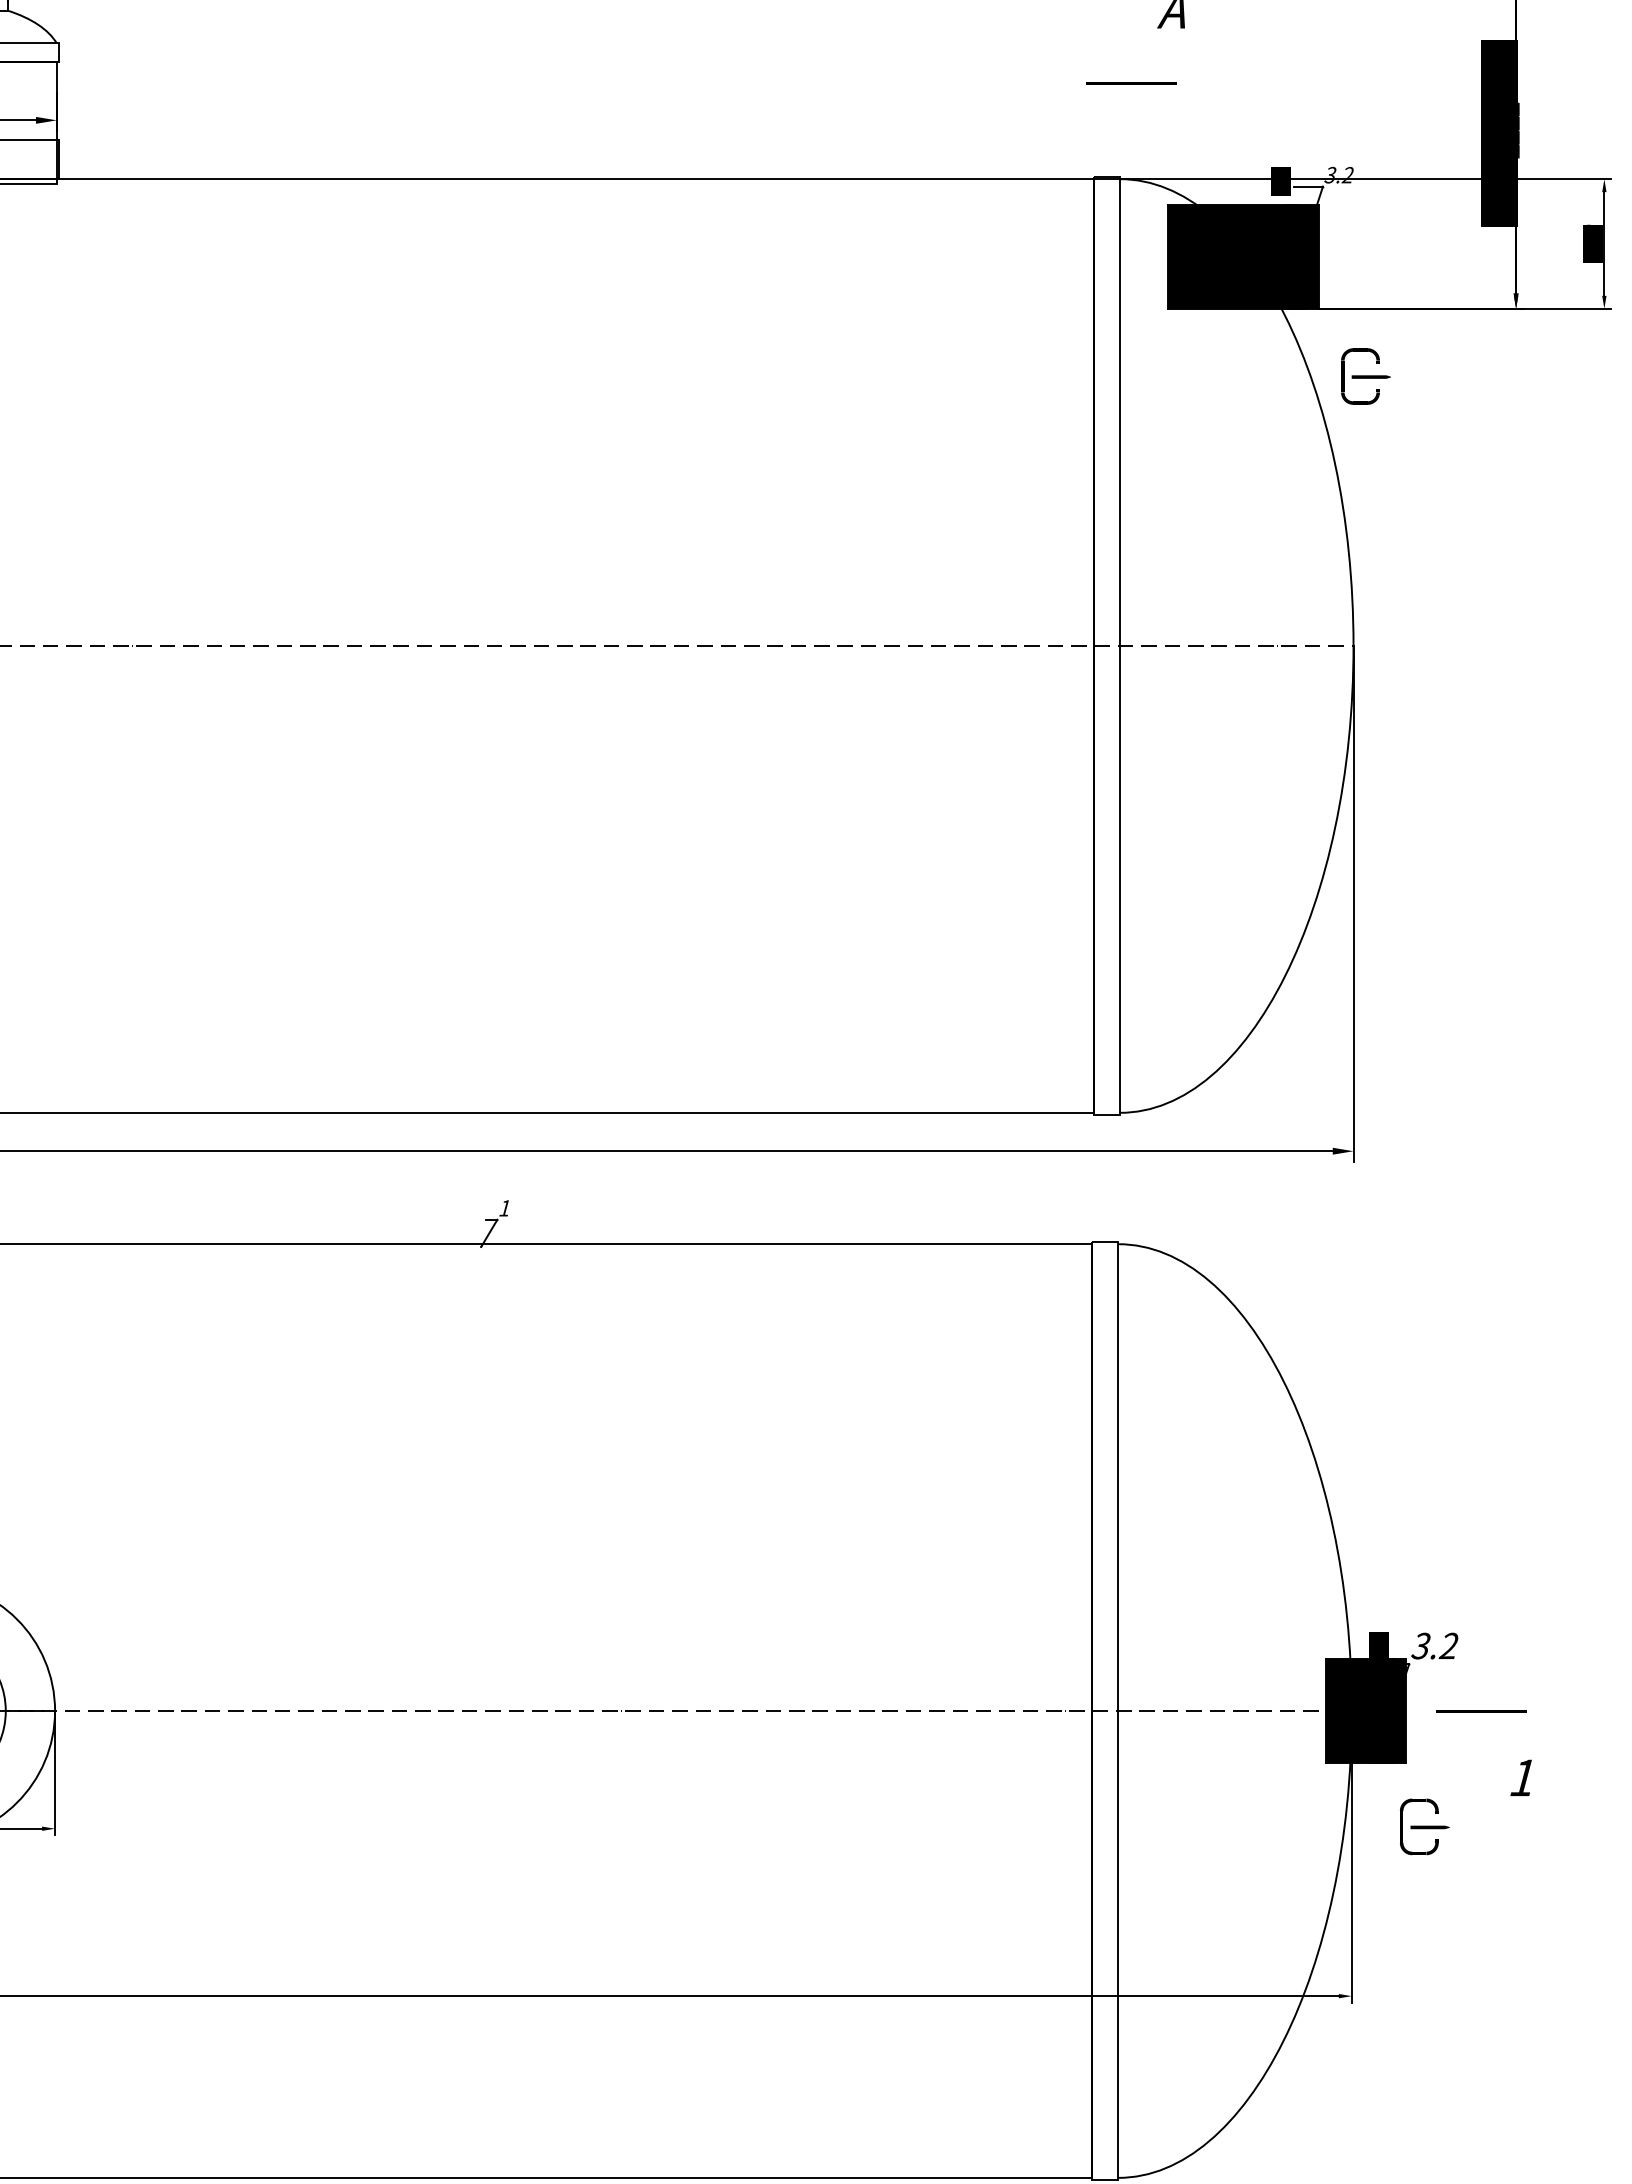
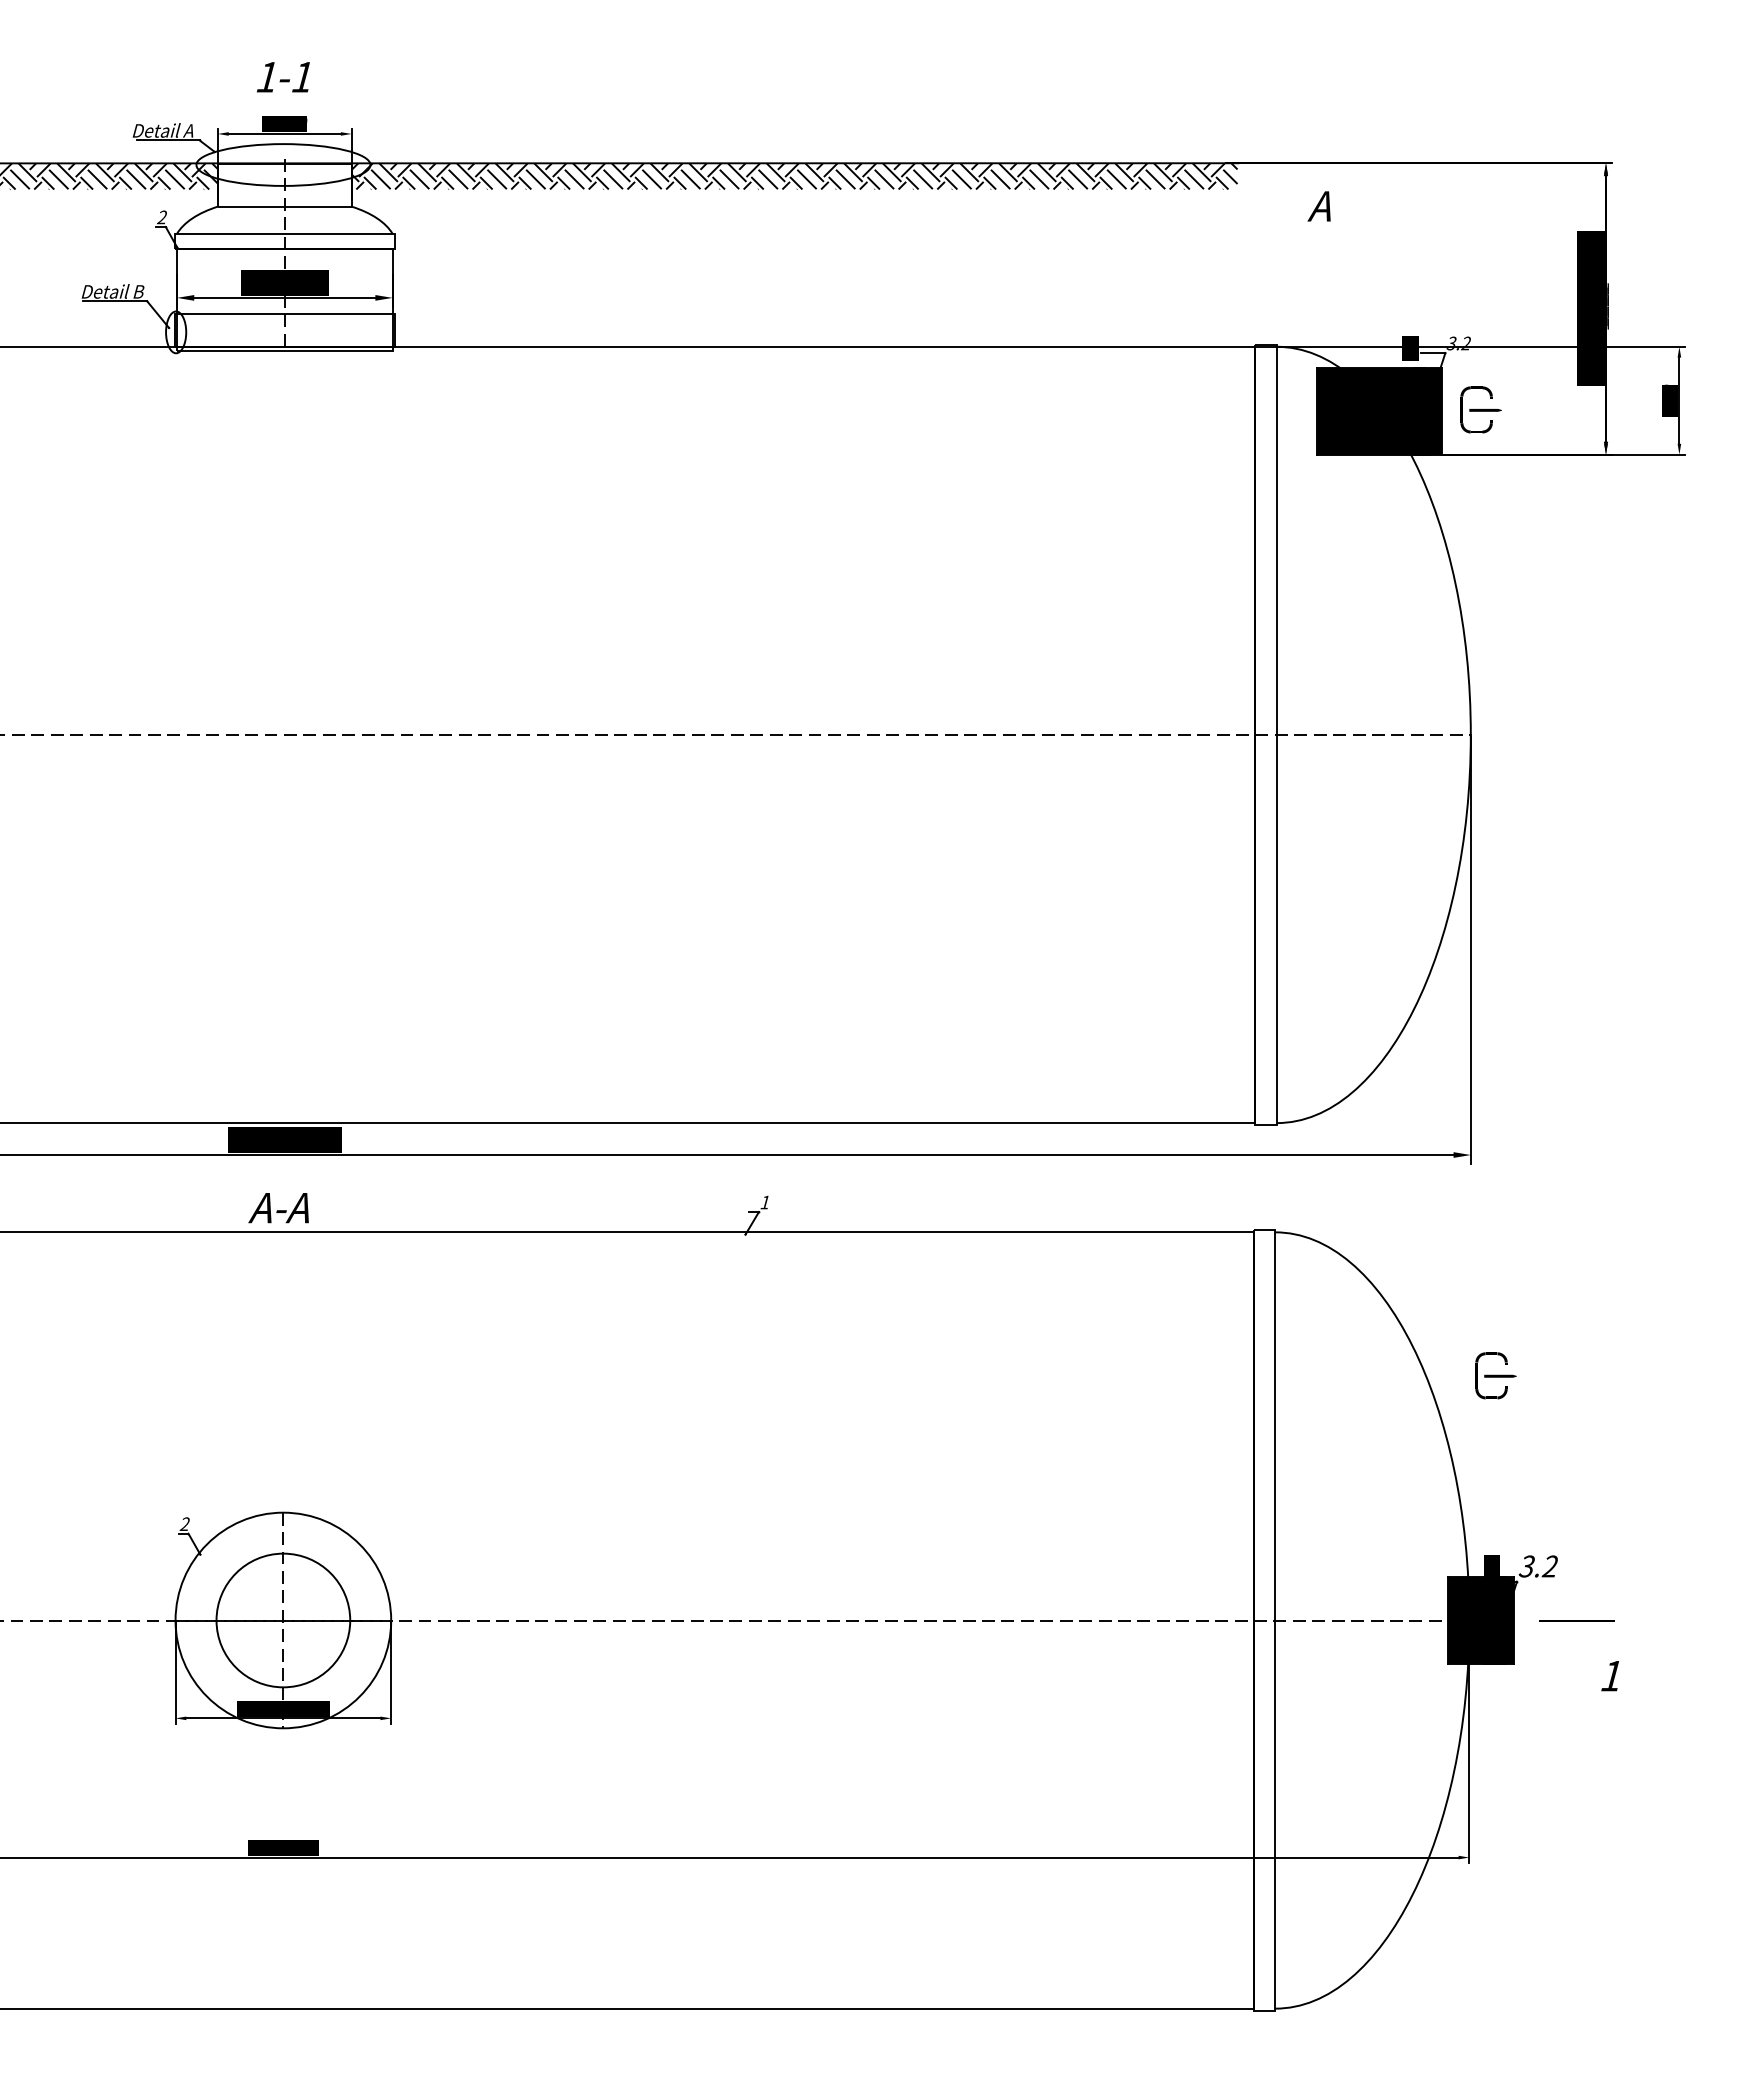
line: (1131, 82) -> (1286, 266), removed
part: (1365, 376) -> (1480, 409), moved
part: (1424, 1826) -> (1495, 1375), moved

